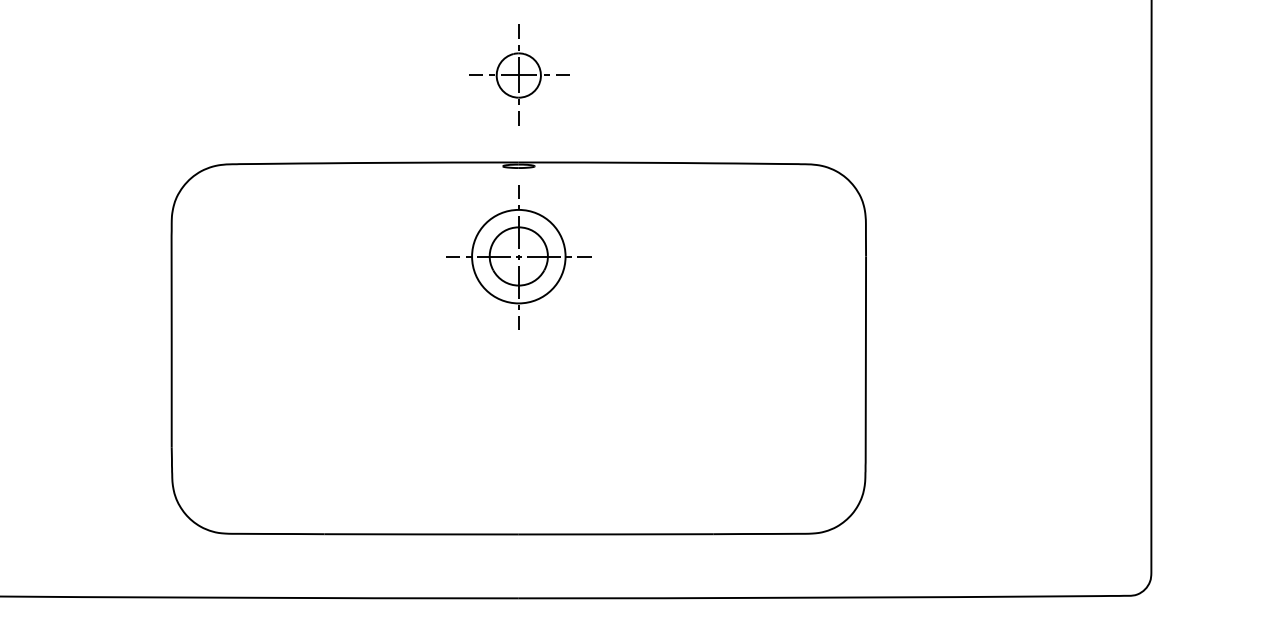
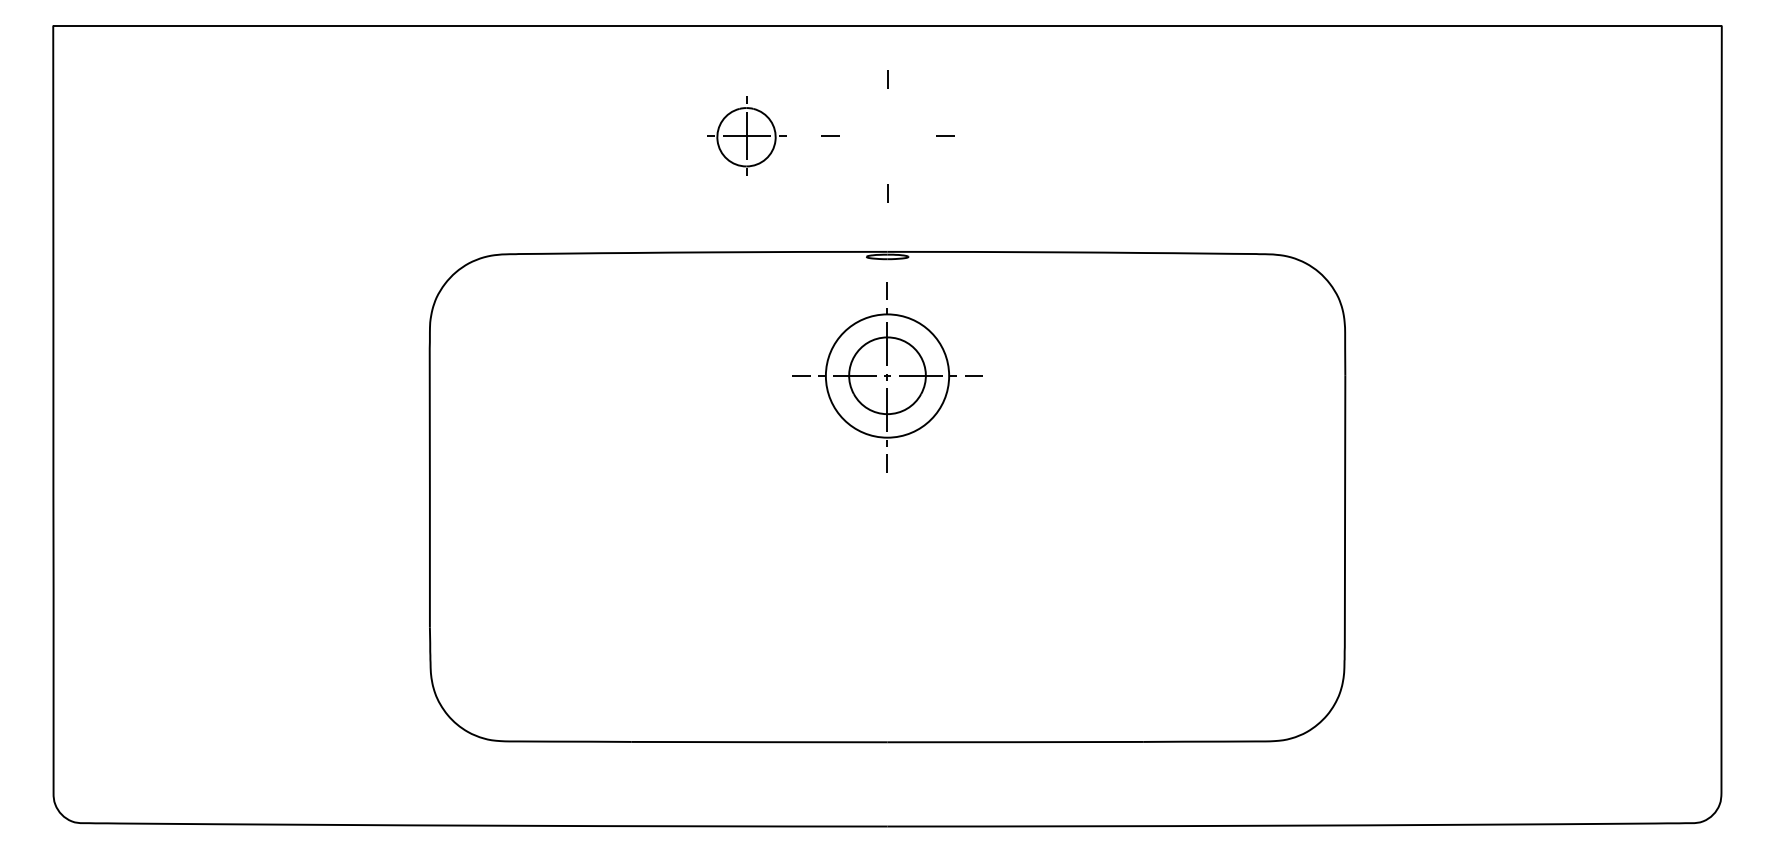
part: (518, 74) -> (746, 135), moved

